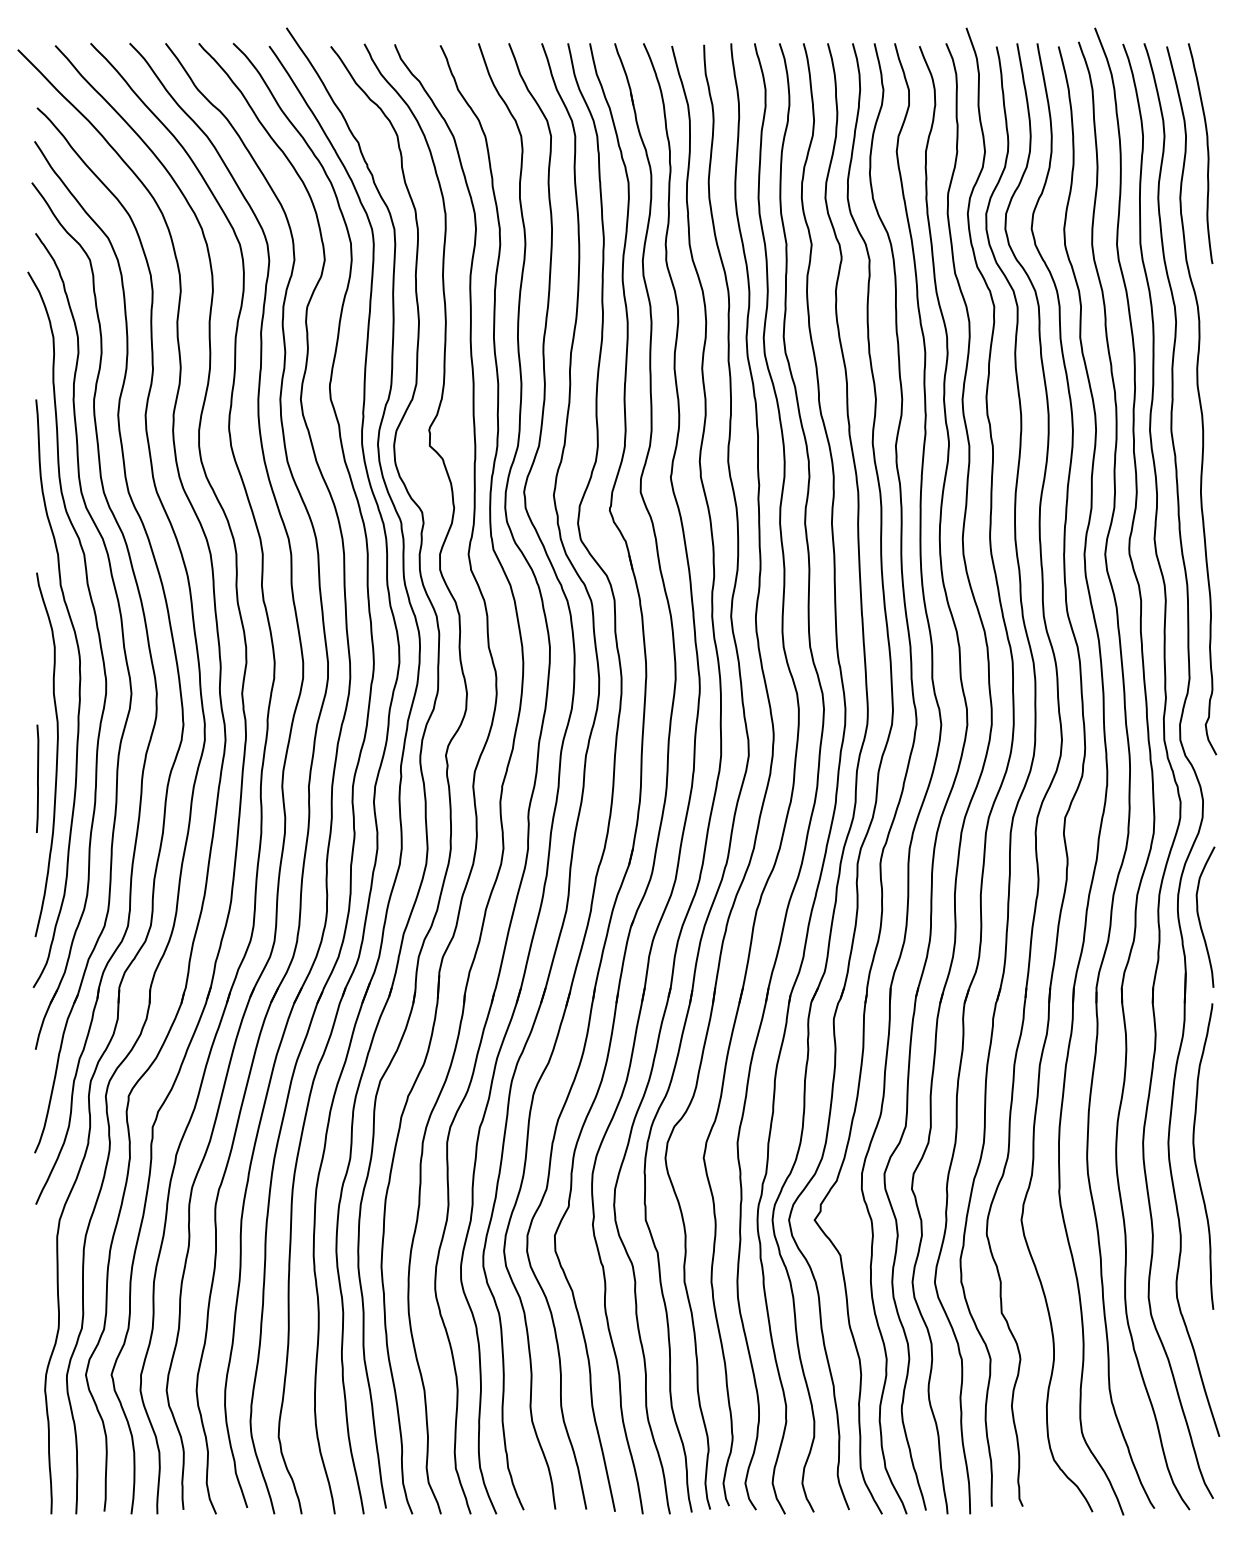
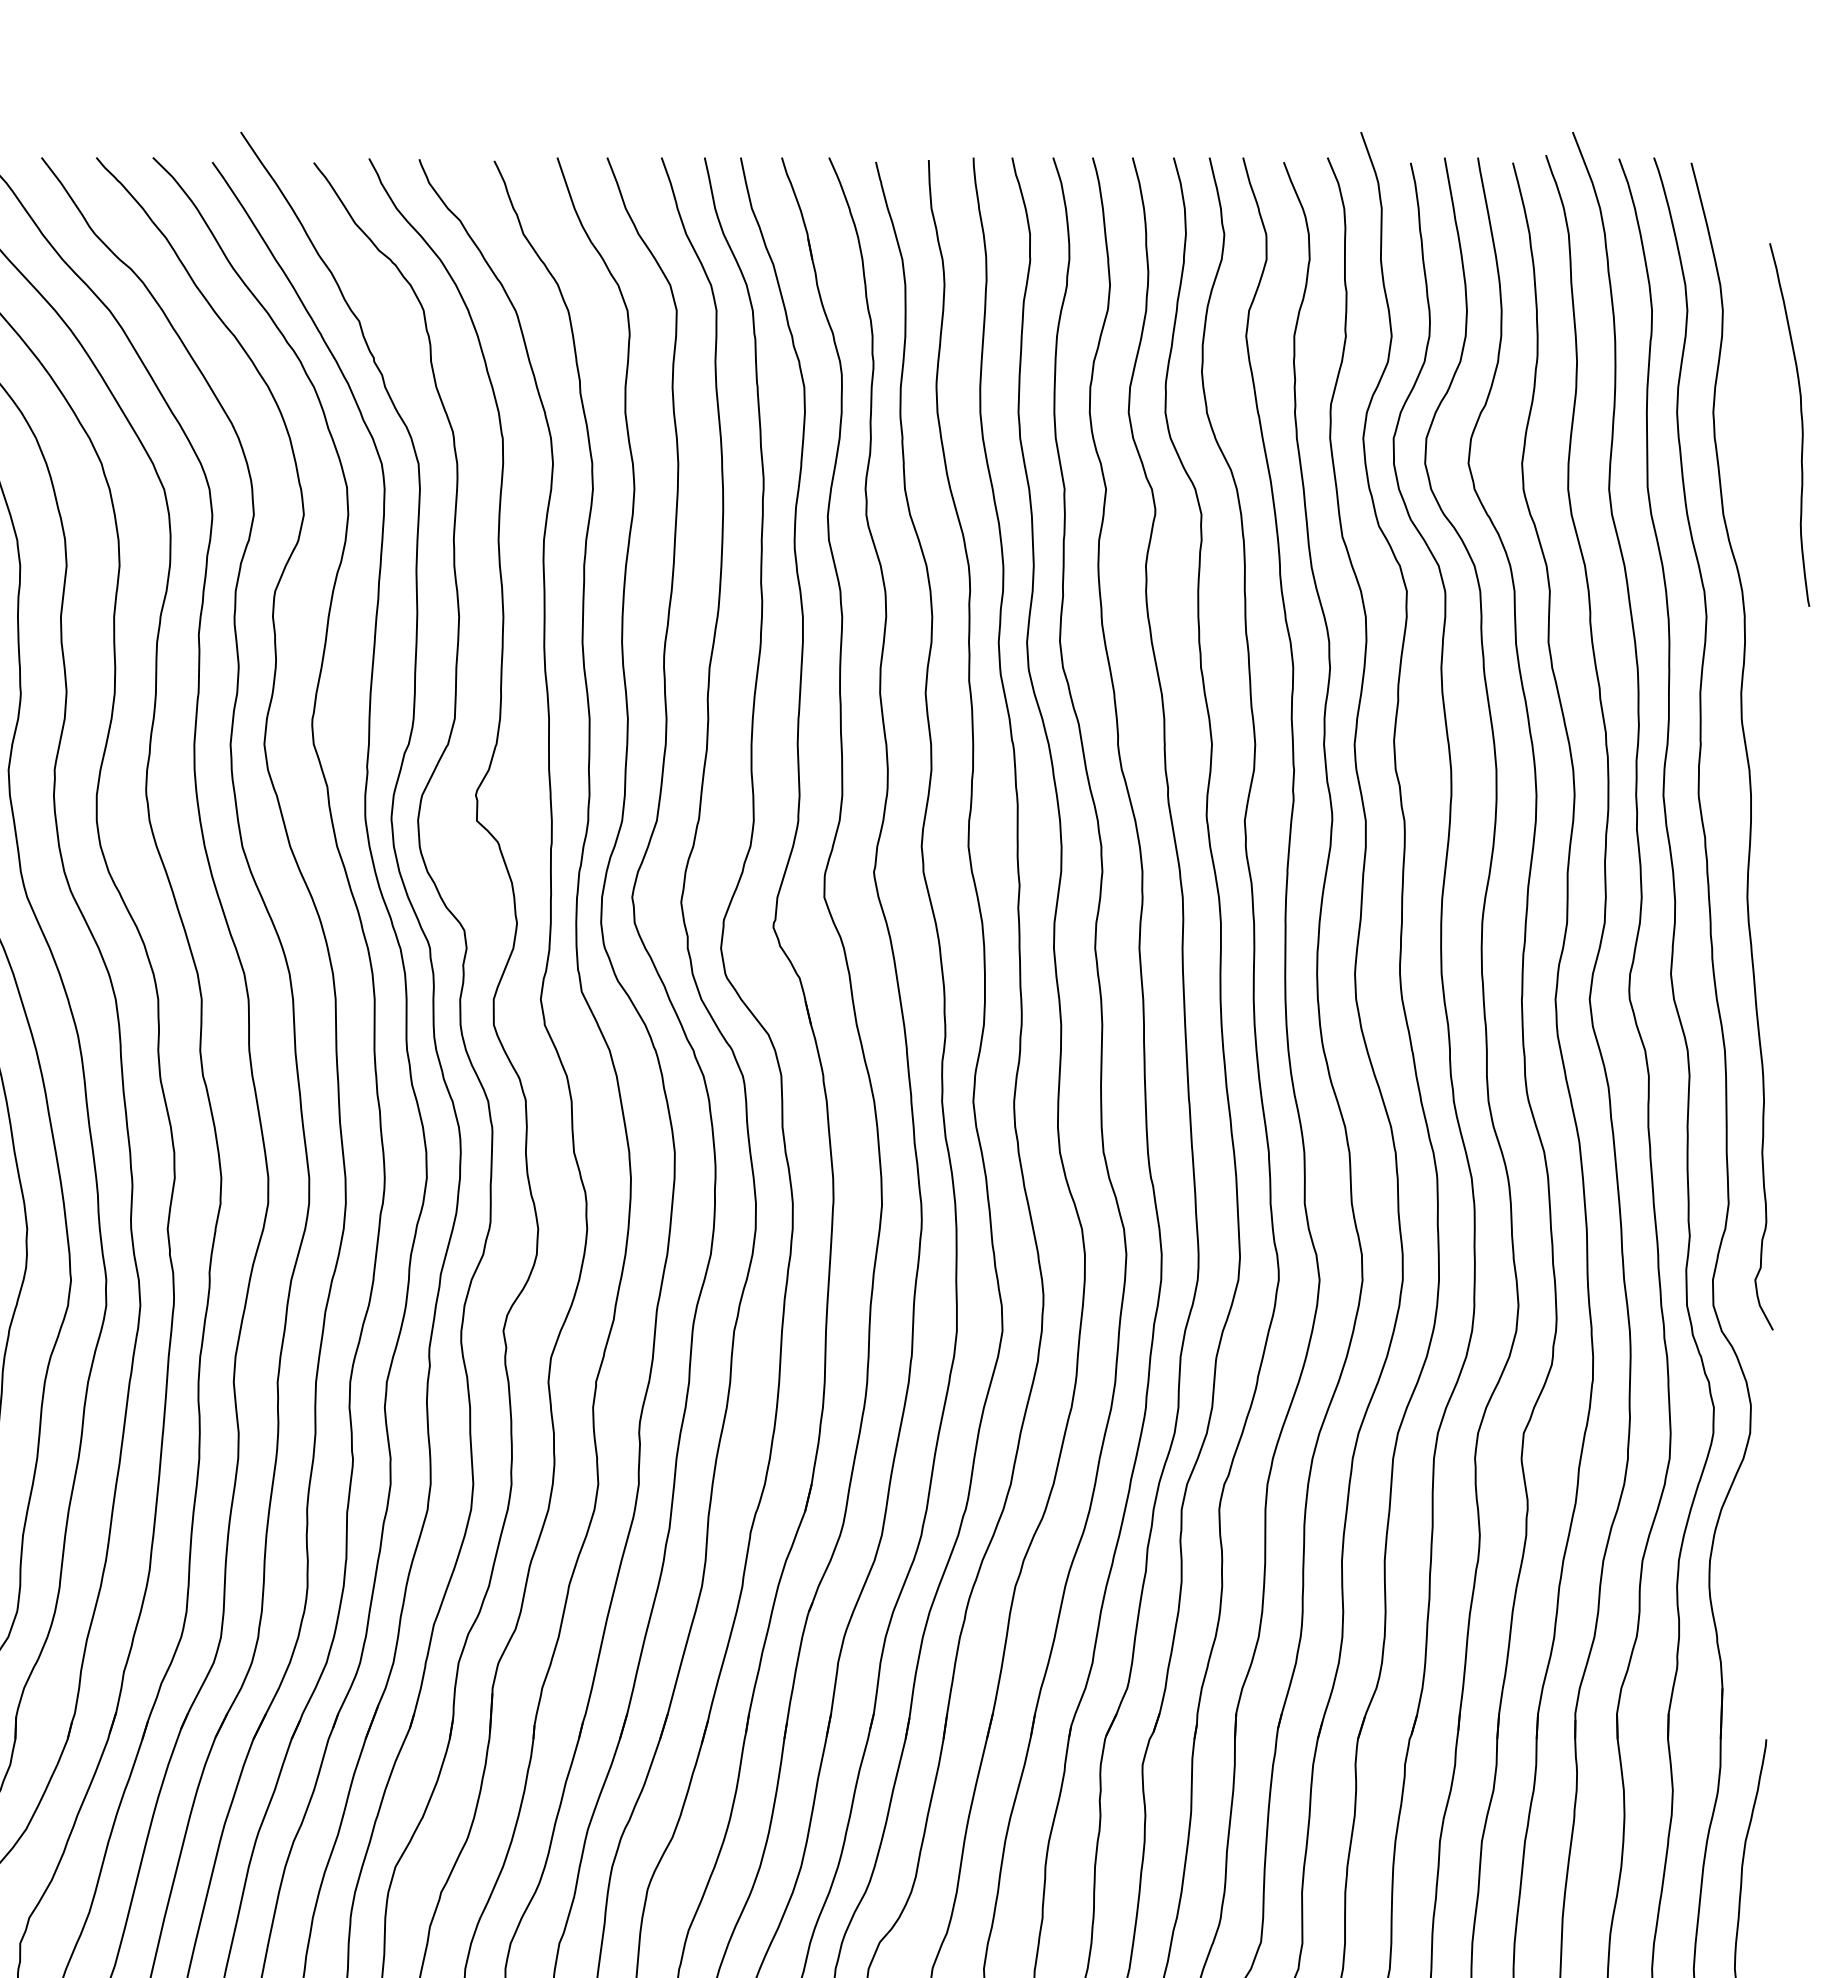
curve: (1207, 153) -> (1801, 424), moved
curve: (1199, 916) -> (1745, 1596), removed

